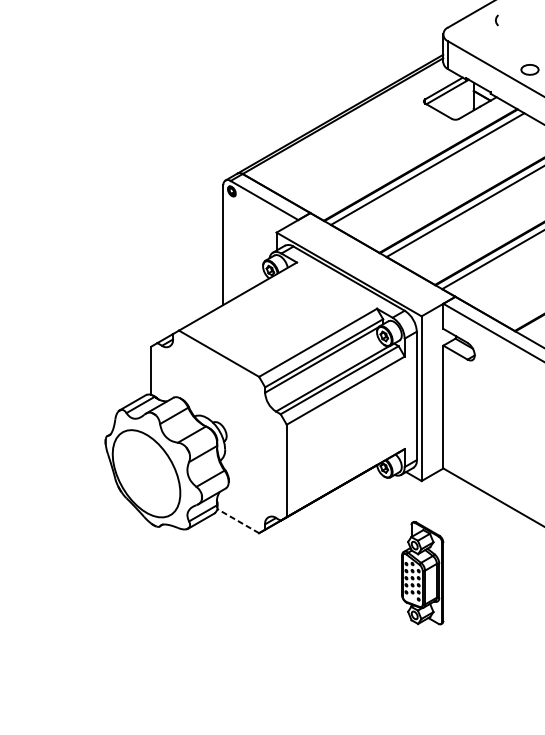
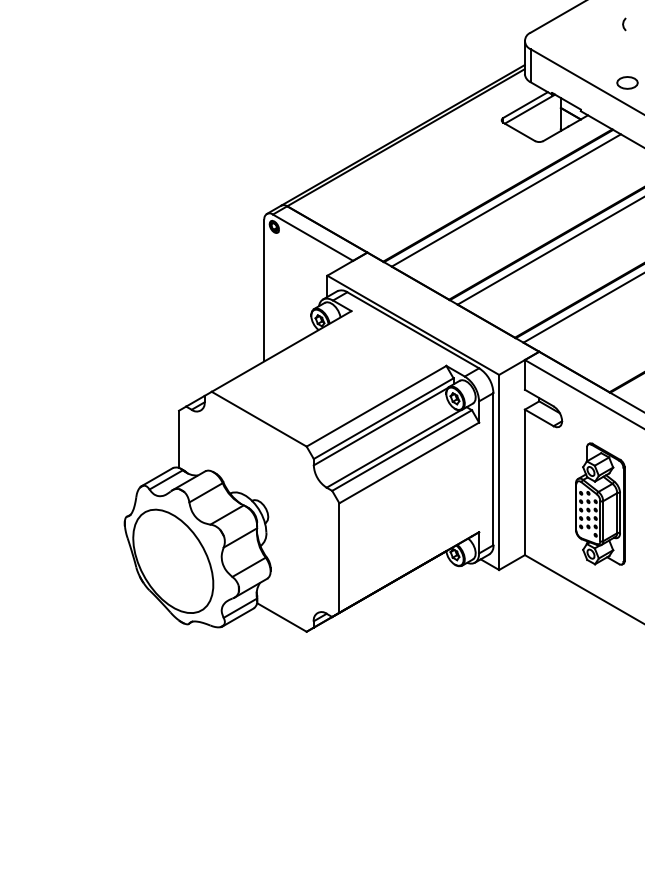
line: (497, 19) -> (624, 23), moved
line: (237, 521) -> (281, 617), dashed -> solid
part: (422, 572) -> (600, 503), moved

